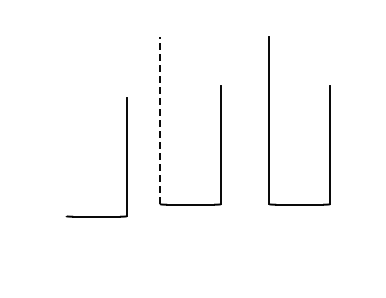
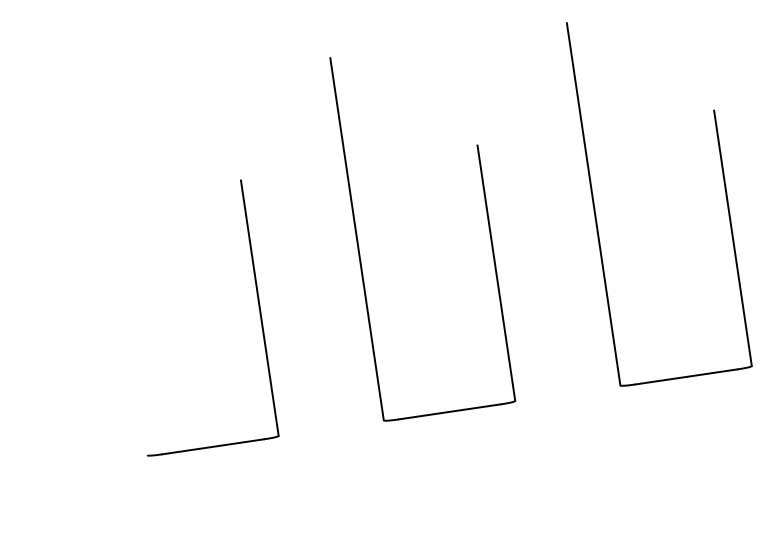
line: (160, 120) -> (357, 238), dashed -> solid
part: (126, 157) -> (259, 308), moved

